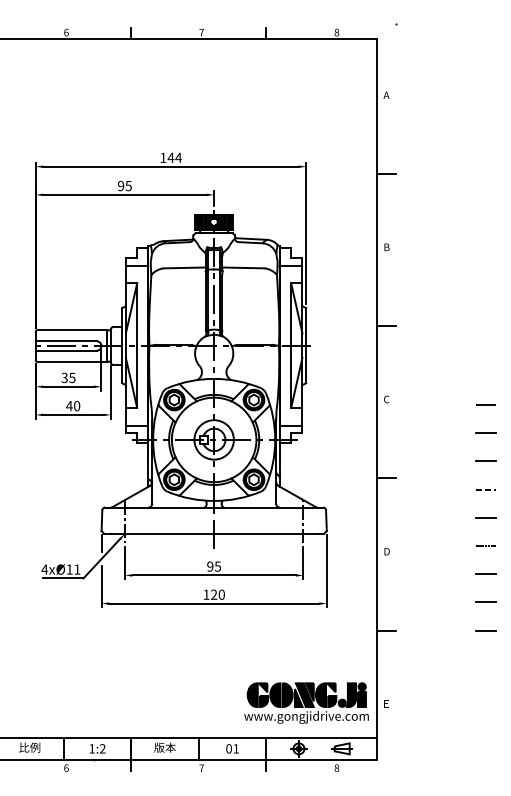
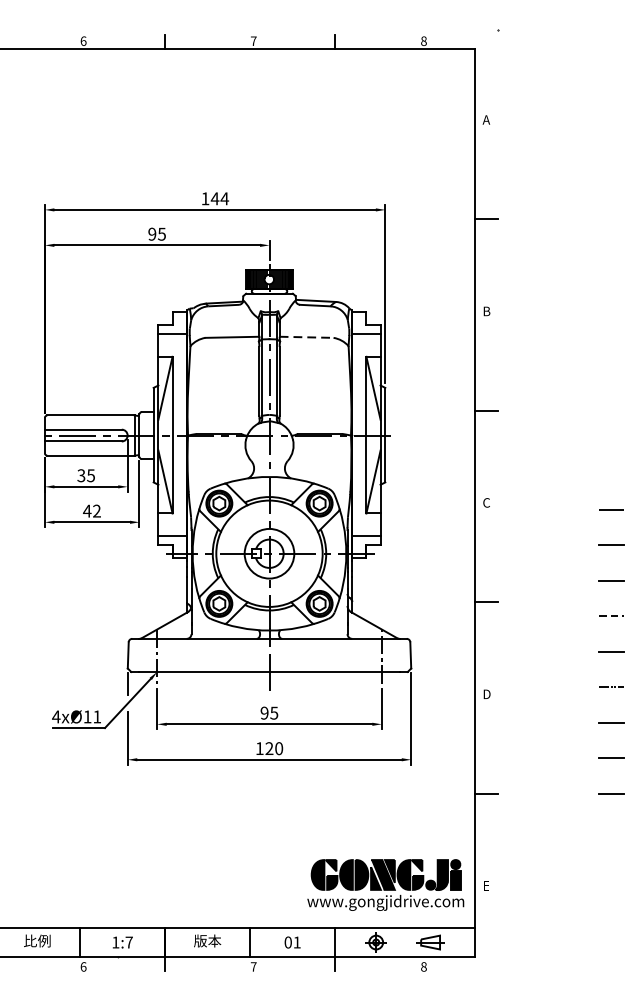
line: (244, 267) -> (307, 336), solid -> dashed
text: (77, 406) -> (97, 511), 40 -> 42
text: (102, 748) -> (128, 942), 1:2 -> 1:7

